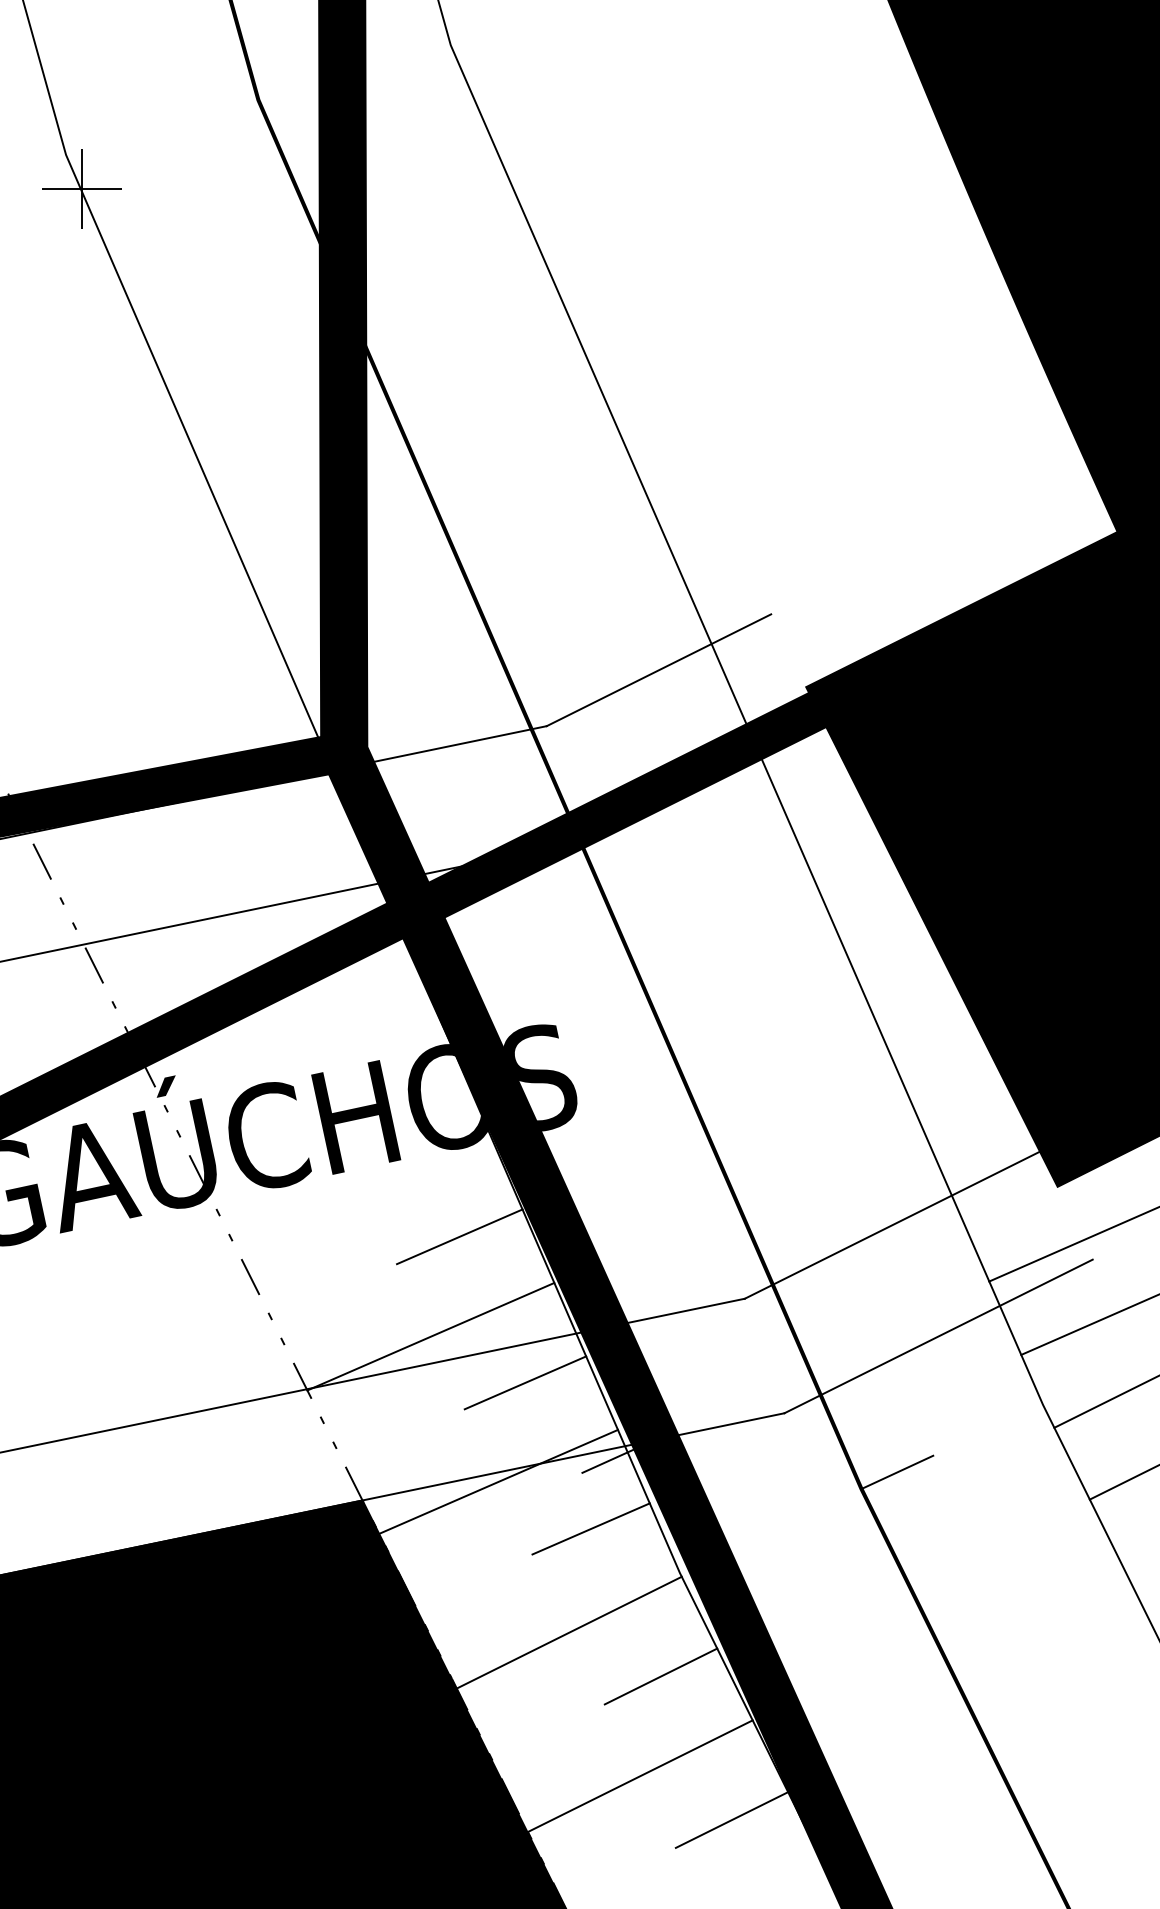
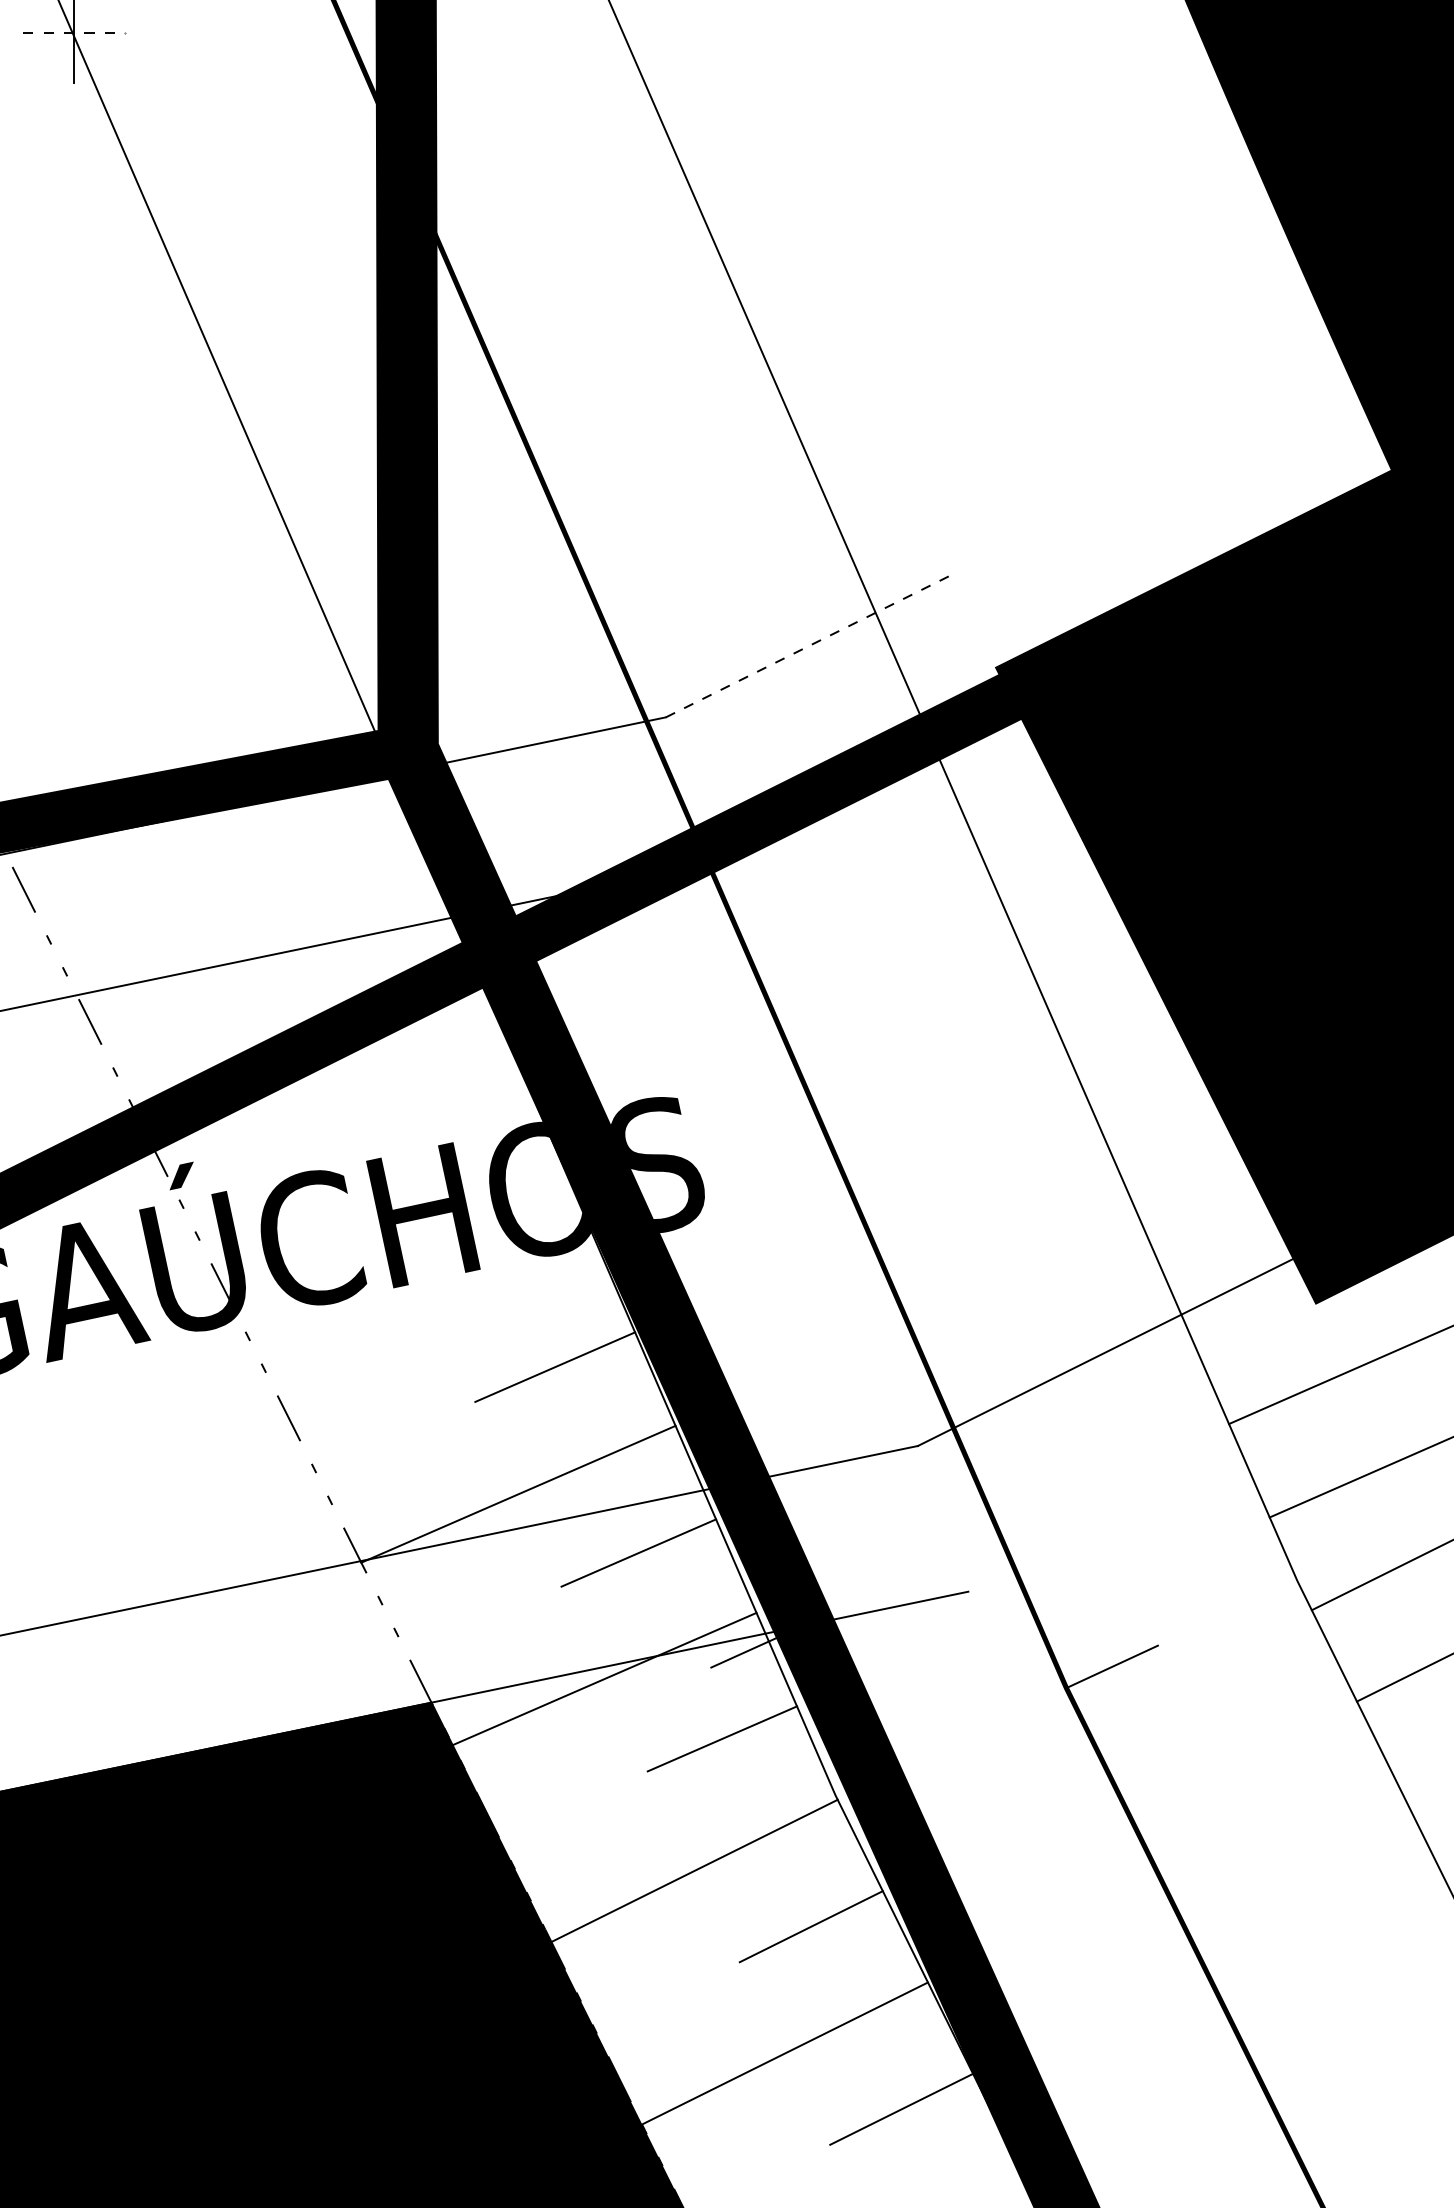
line: (82, 188) -> (75, 33), solid -> dashed
line: (659, 670) -> (809, 646), solid -> dashed
line: (938, 1336) -> (1164, 1494), removed

